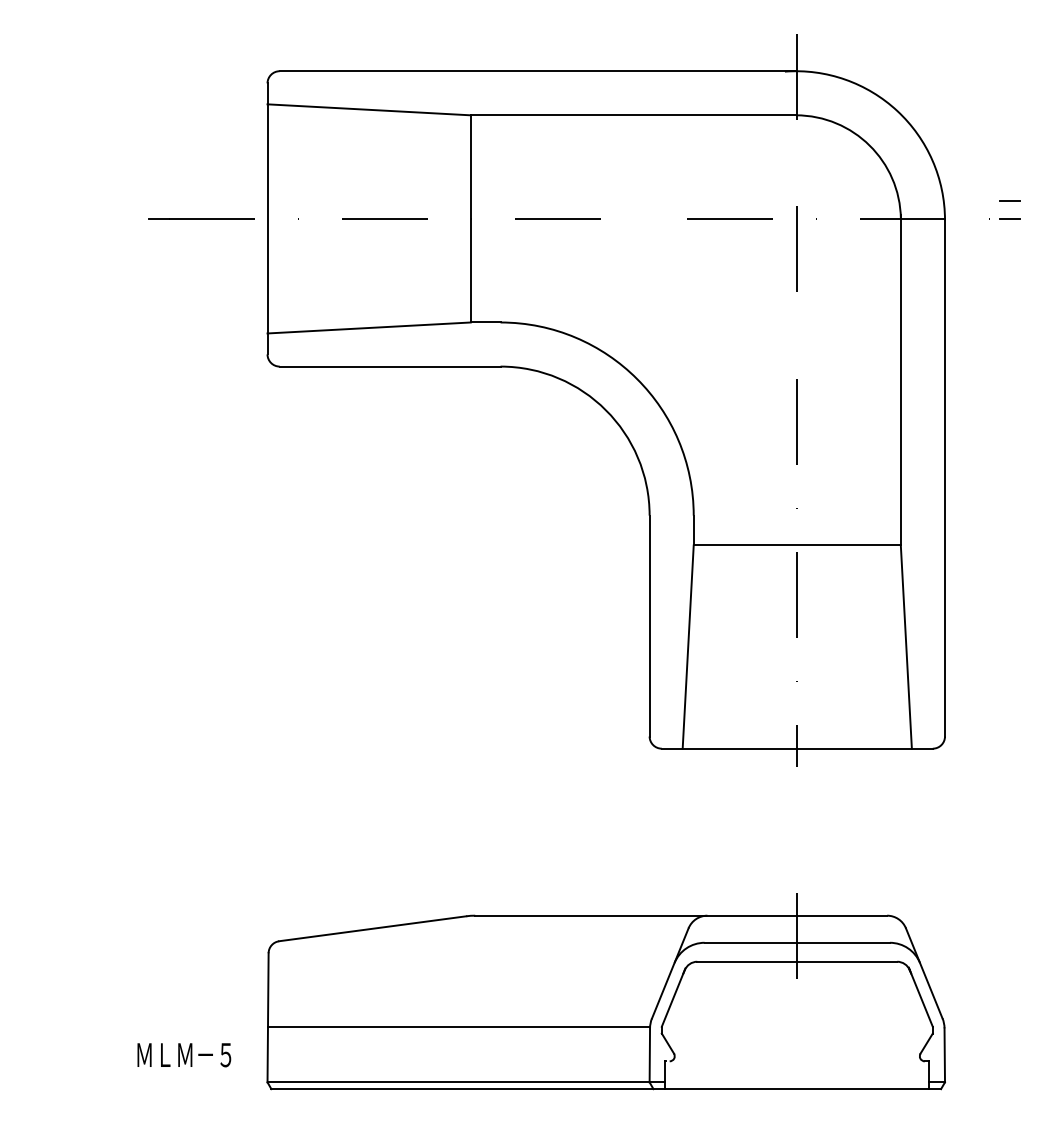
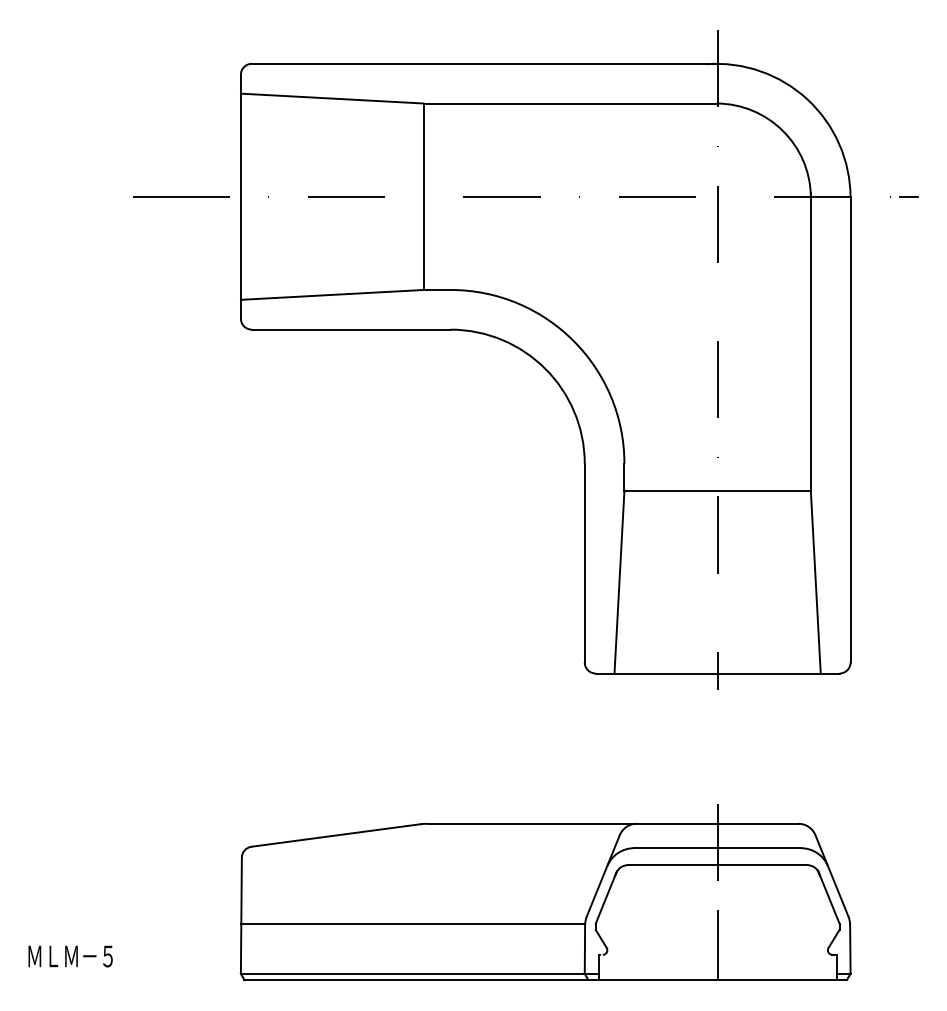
line: (1009, 200) -> (908, 180), removed
line: (797, 1050) -> (717, 945), added
text: (184, 1055) -> (70, 956), moved

